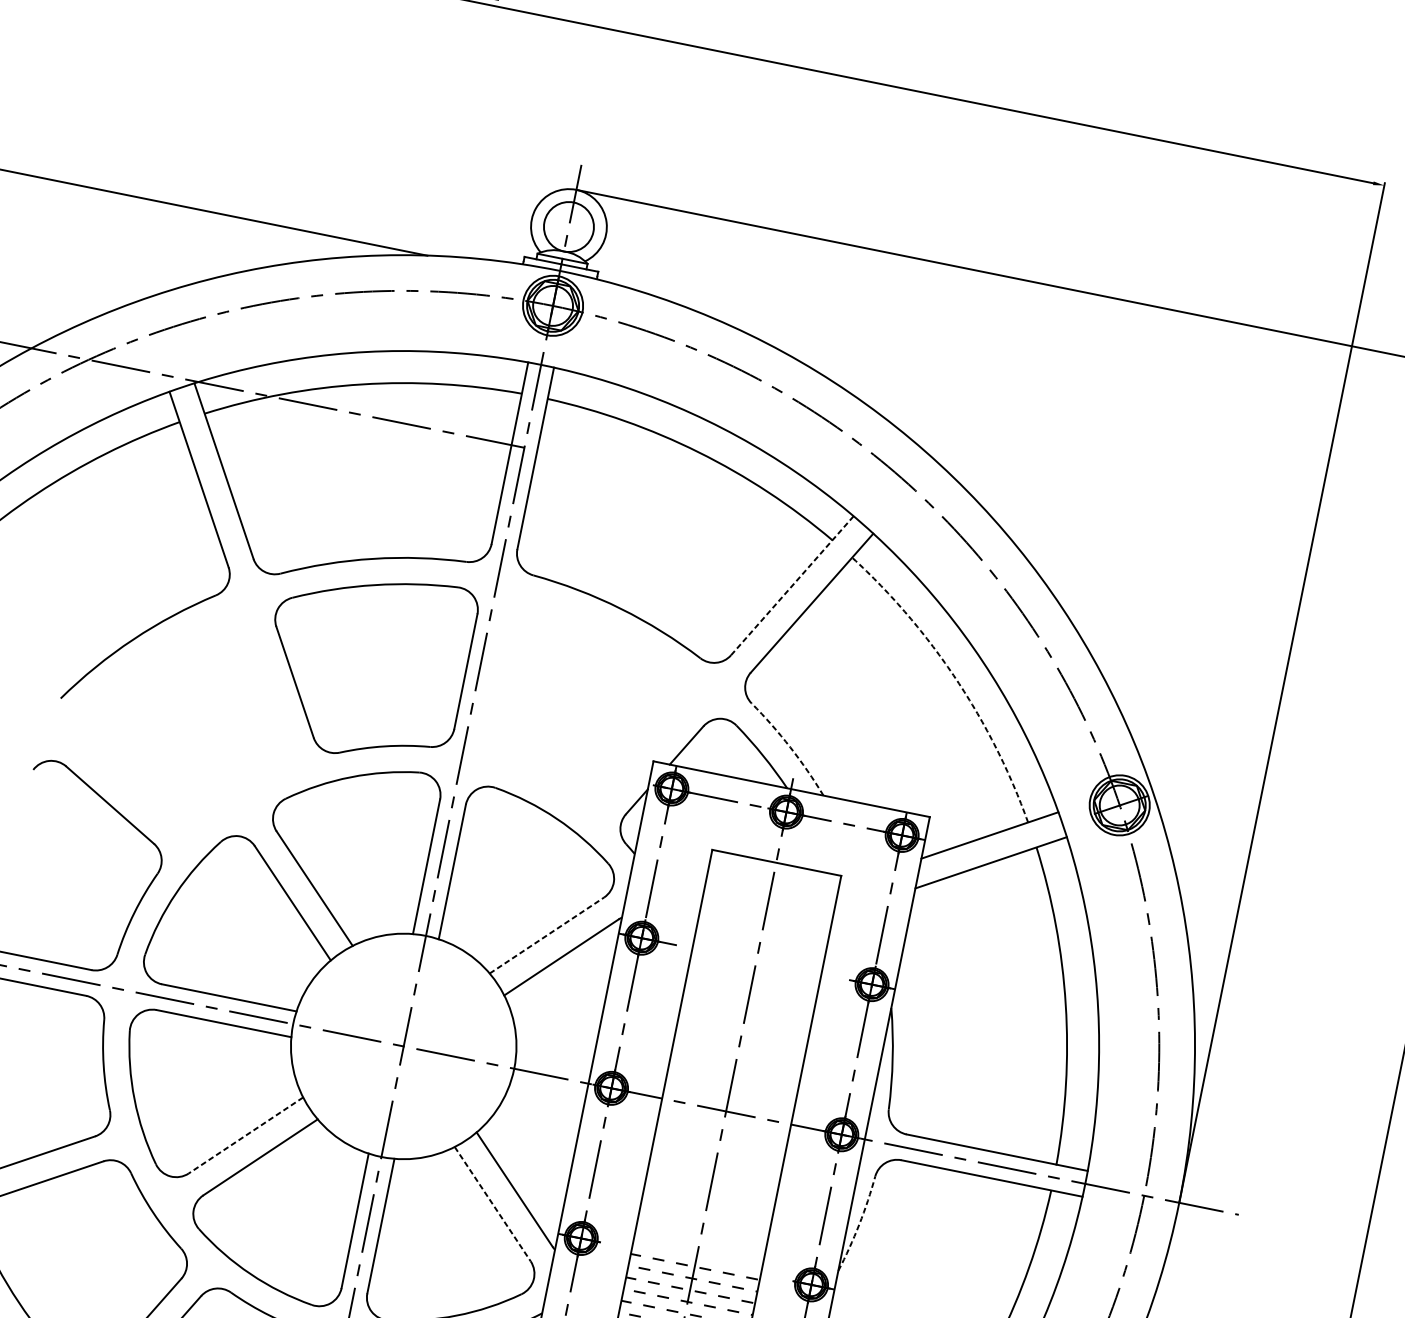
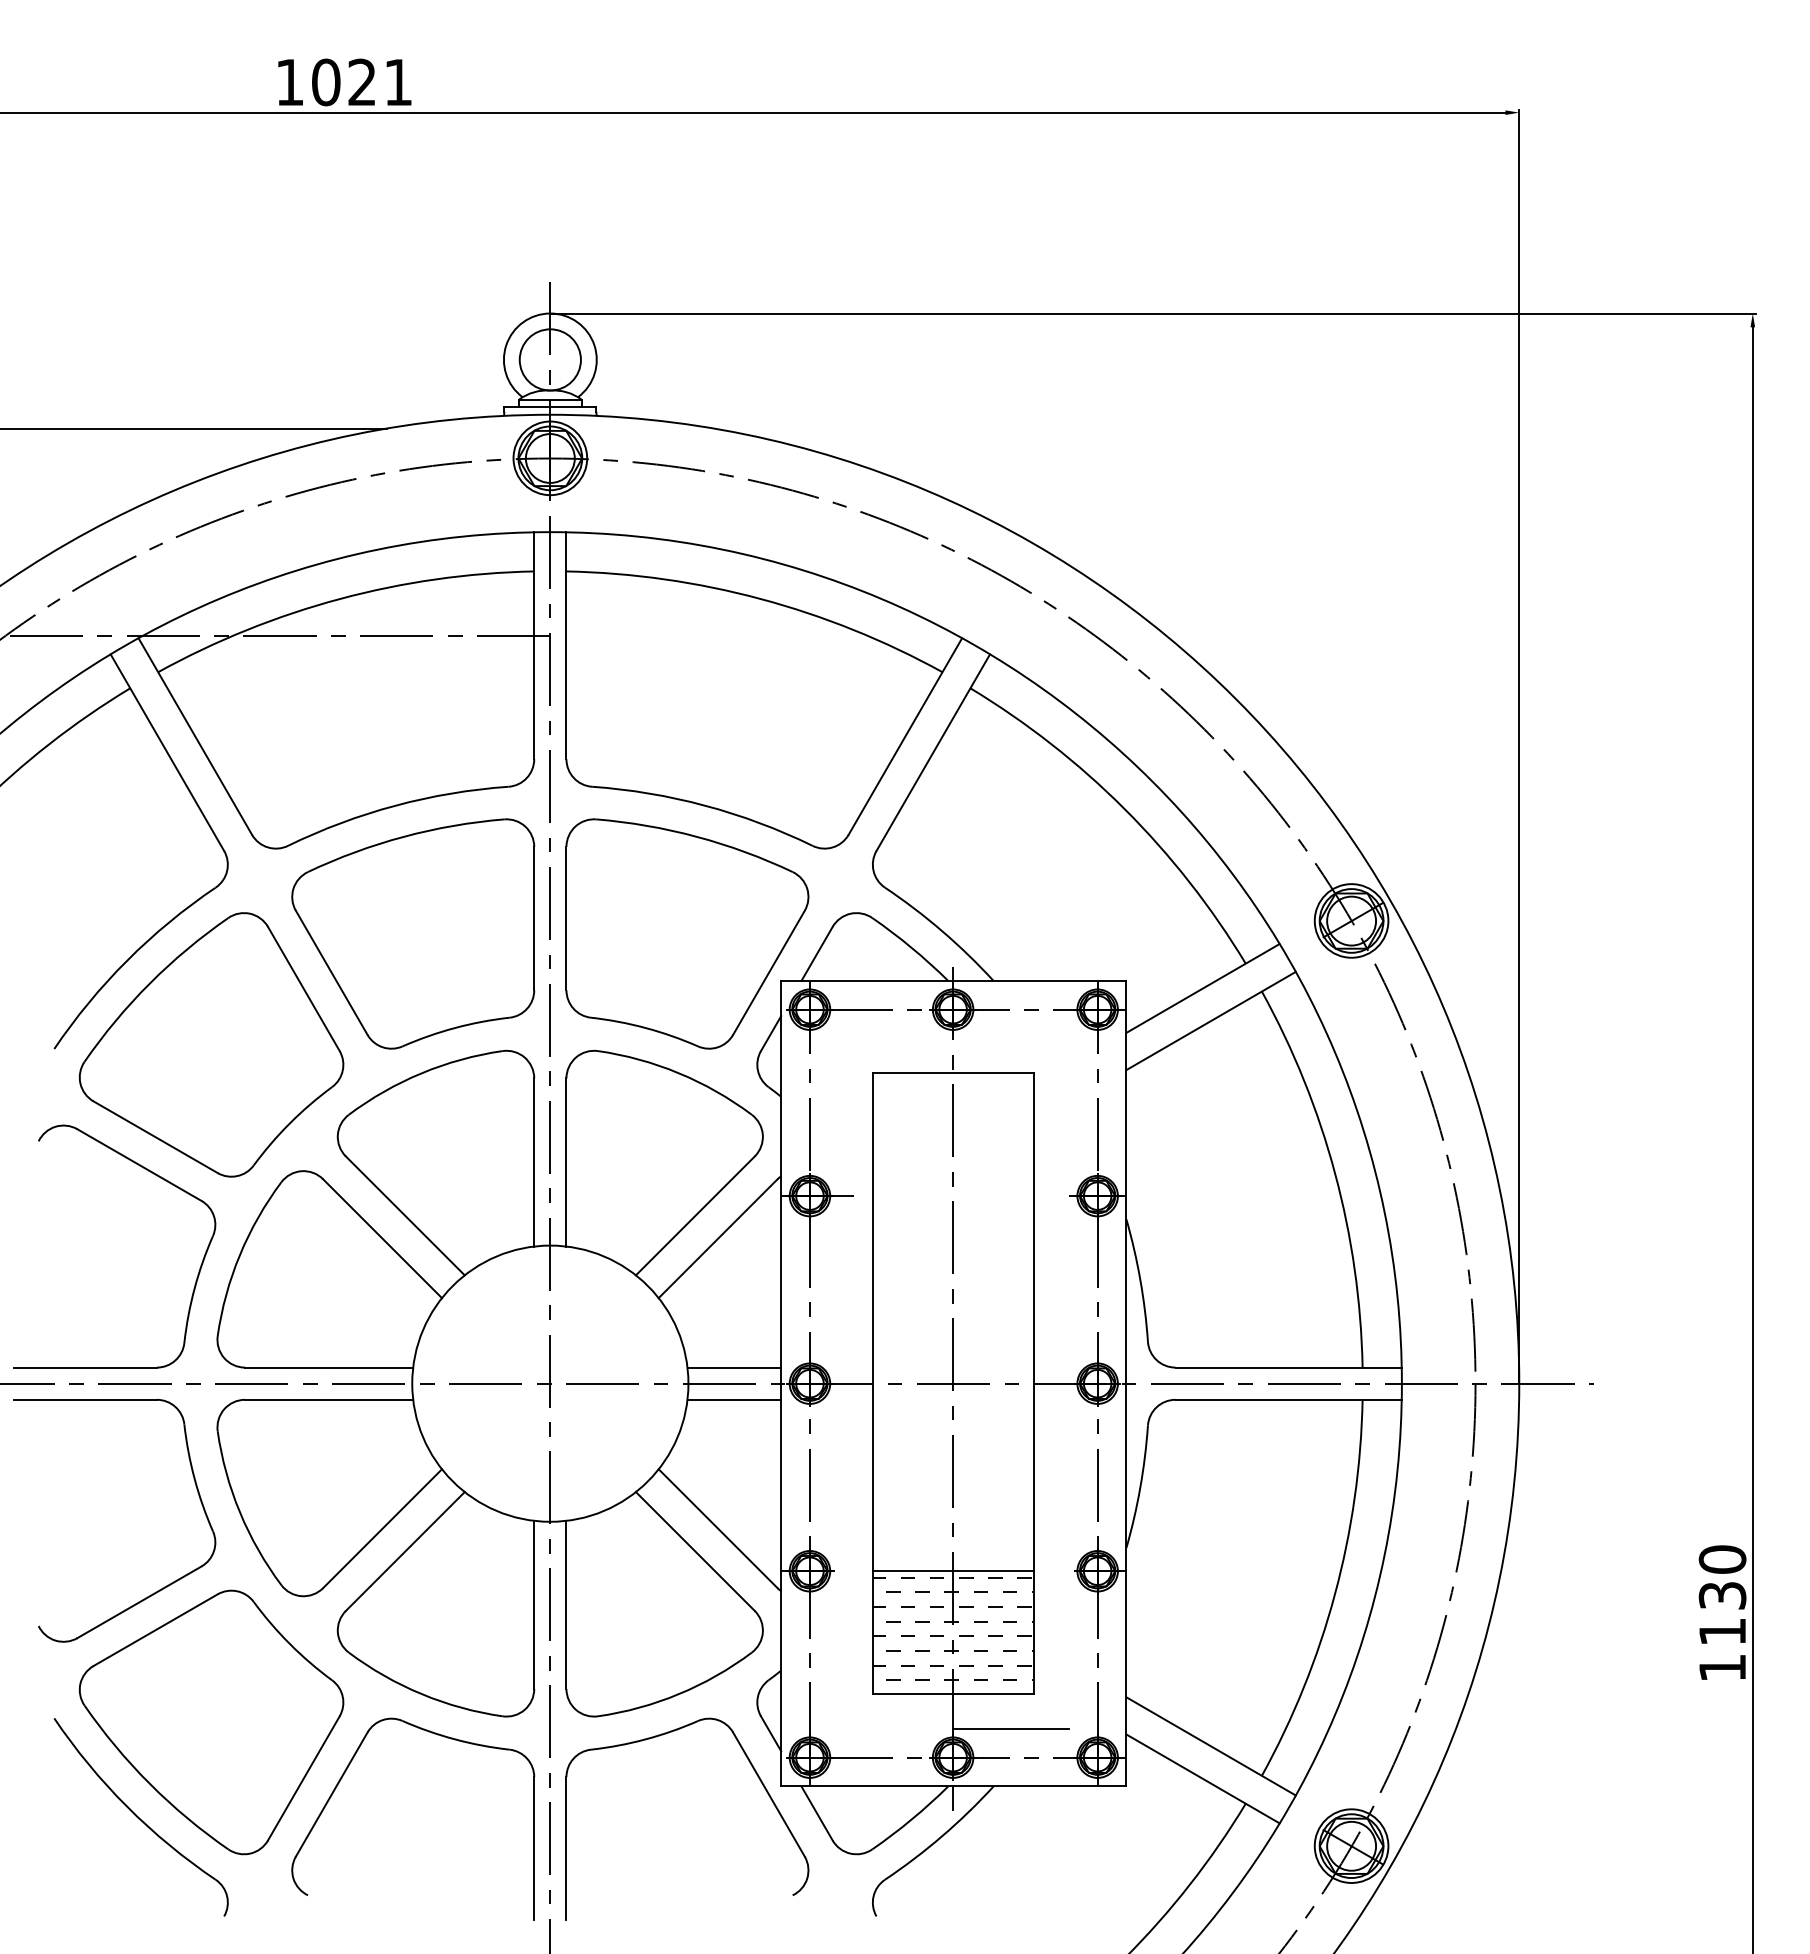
line: (792, 585) -> (905, 736), dashed -> solid
arc: (955, 679) -> (1124, 809), dashed -> solid
part: (586, 708) -> (687, 933), added
part: (187, 720) -> (211, 1044), added
arc: (790, 747) -> (942, 931), dashed -> solid
line: (547, 935) -> (695, 1215), dashed -> solid
line: (553, 1063) -> (734, 1367), added
line: (548, 1088) -> (734, 1399), added
line: (245, 1136) -> (382, 1529), dashed -> solid
line: (492, 1204) -> (695, 1551), dashed -> solid
arc: (859, 1224) -> (1140, 1487), dashed -> solid
line: (696, 1261) -> (953, 1571), added

